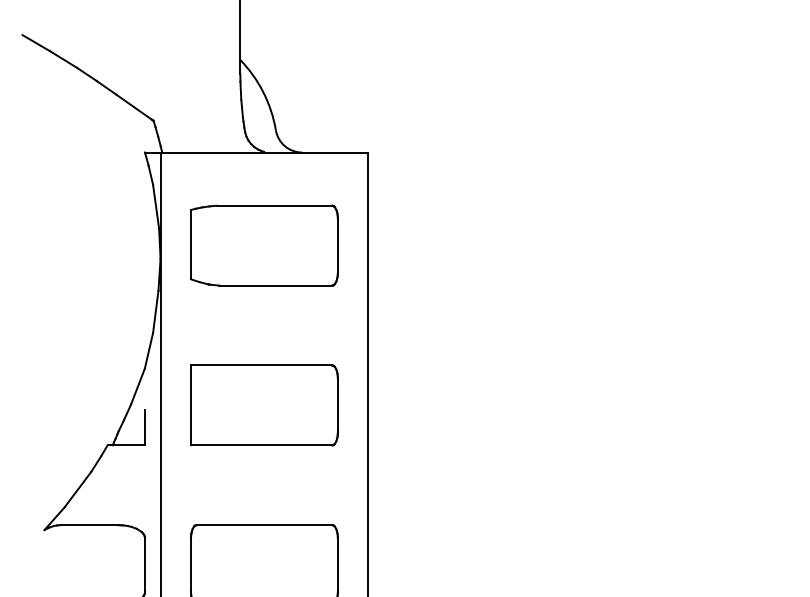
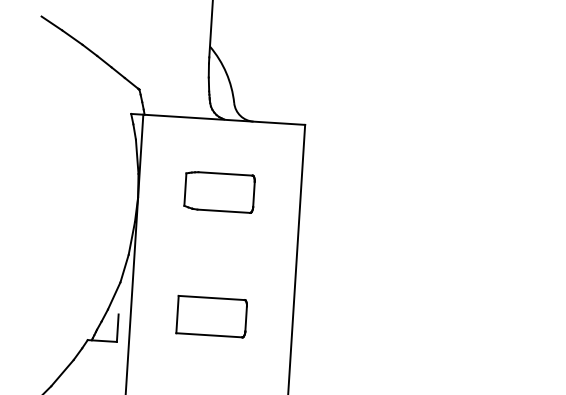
part: (264, 245) -> (219, 192), size x0.6
part: (264, 405) -> (211, 316), size x0.6

